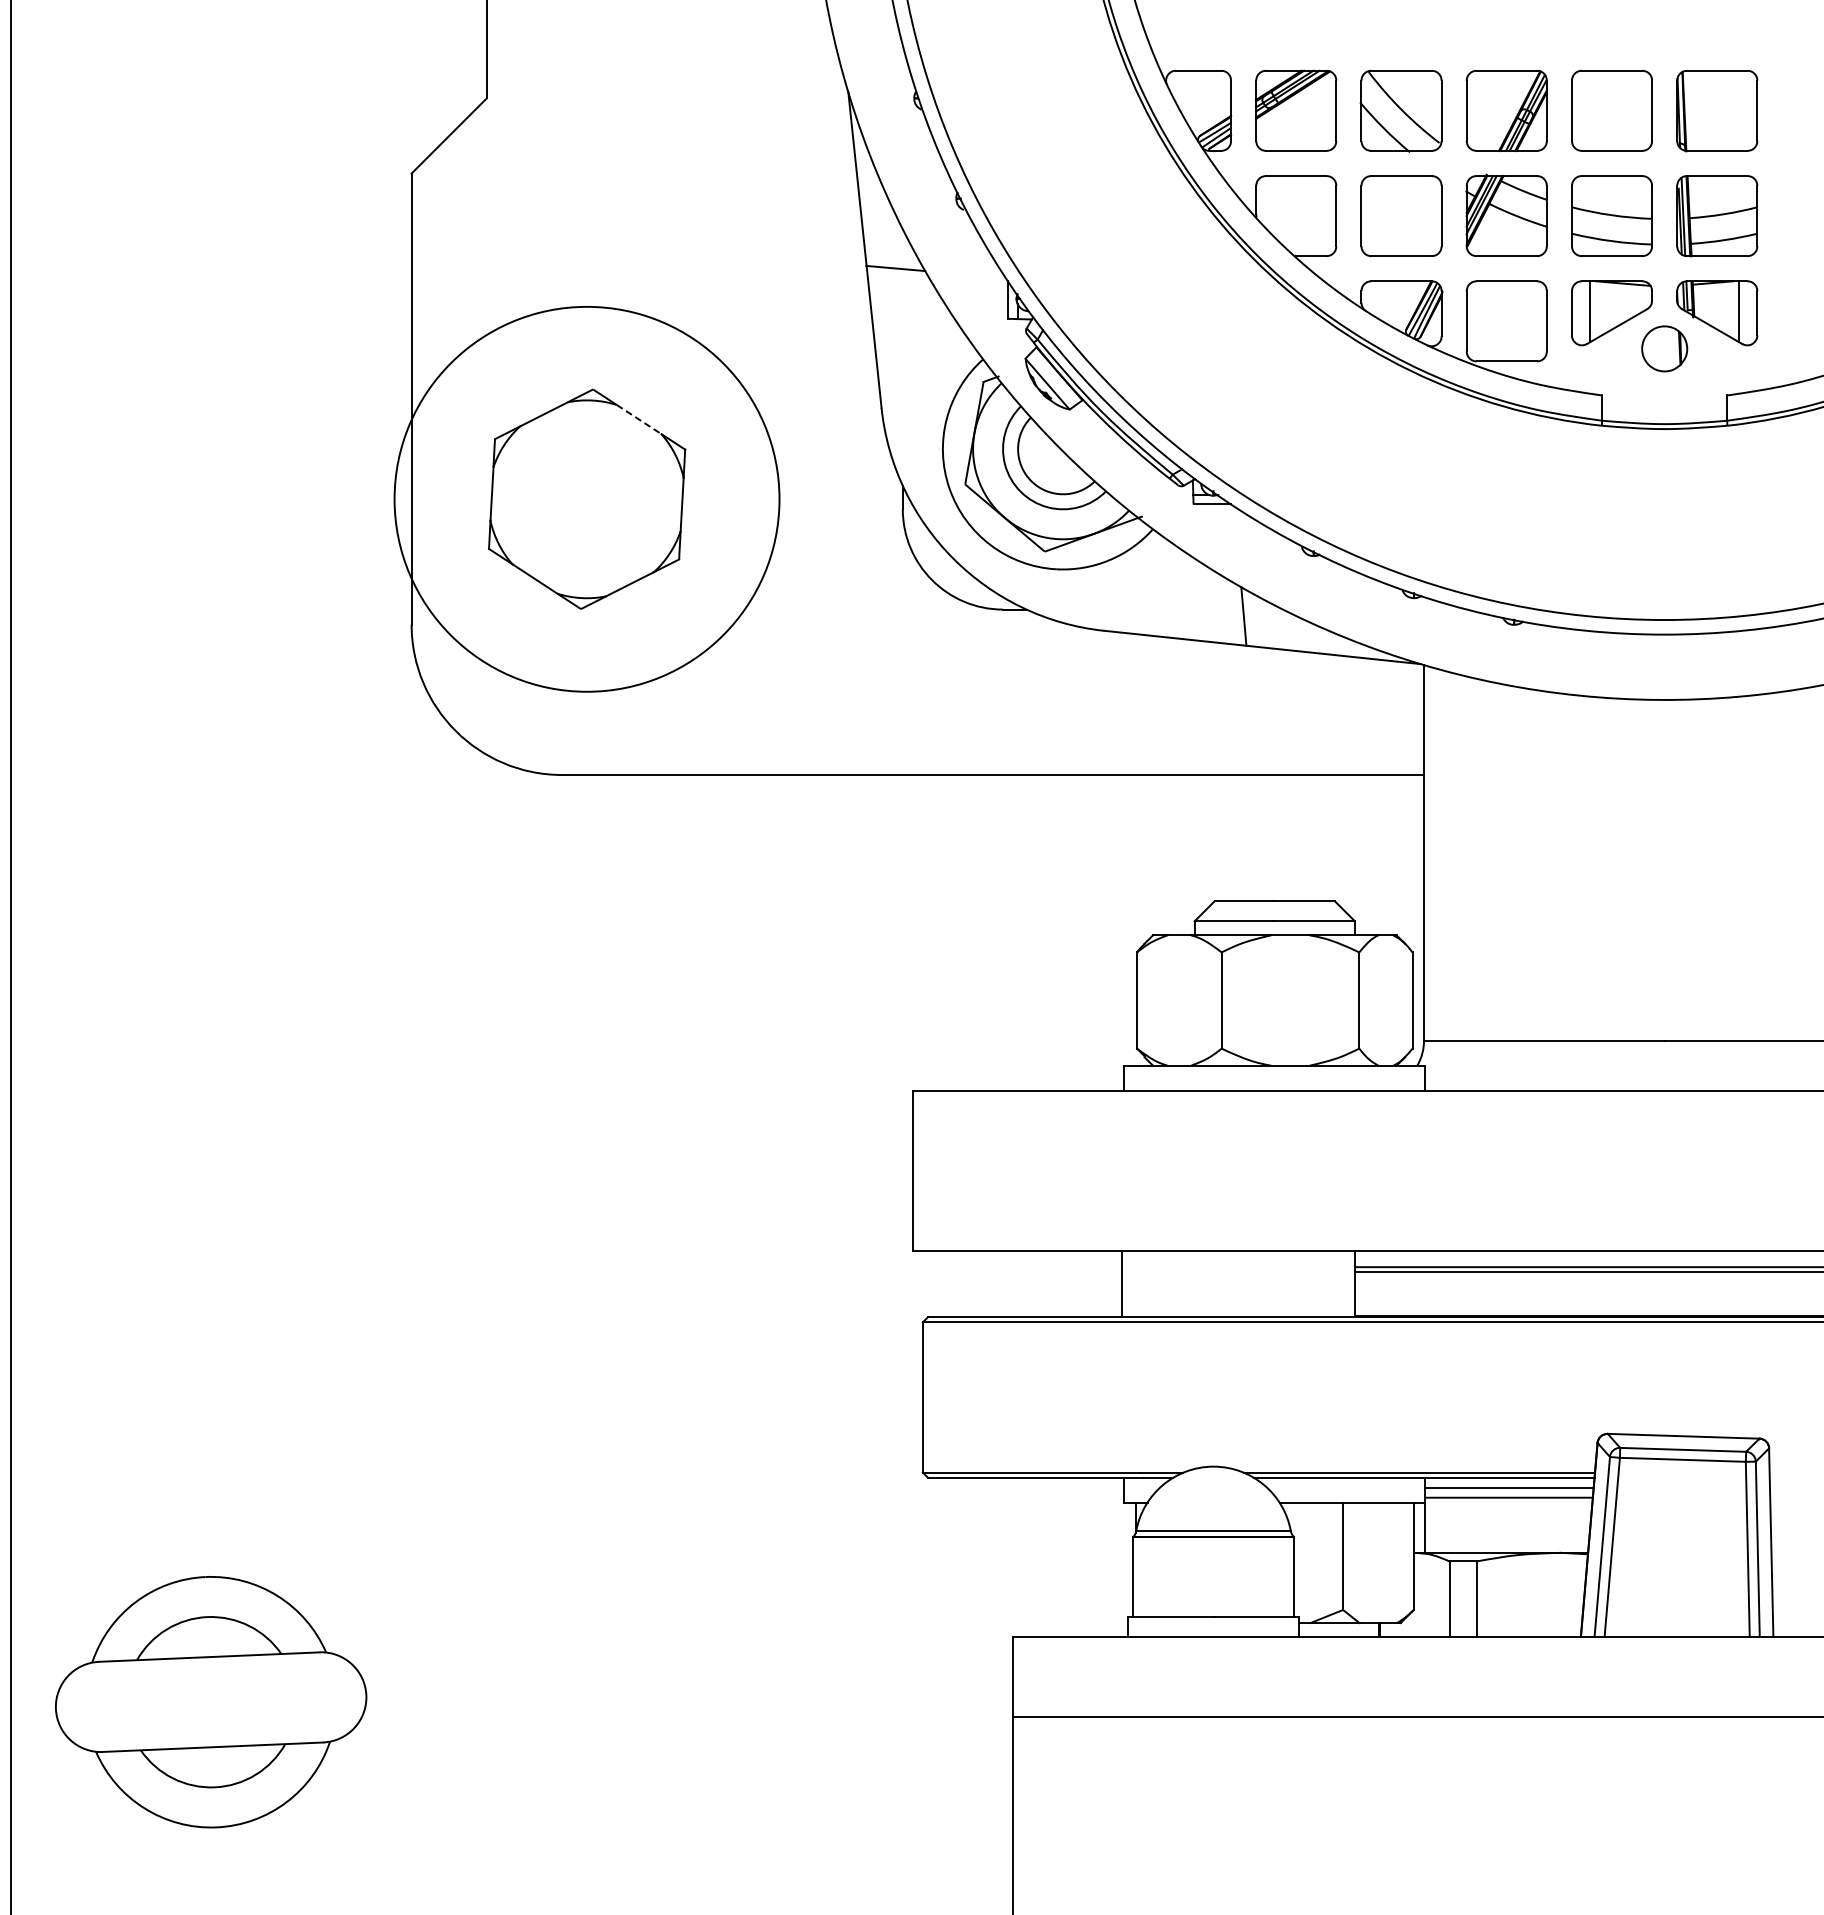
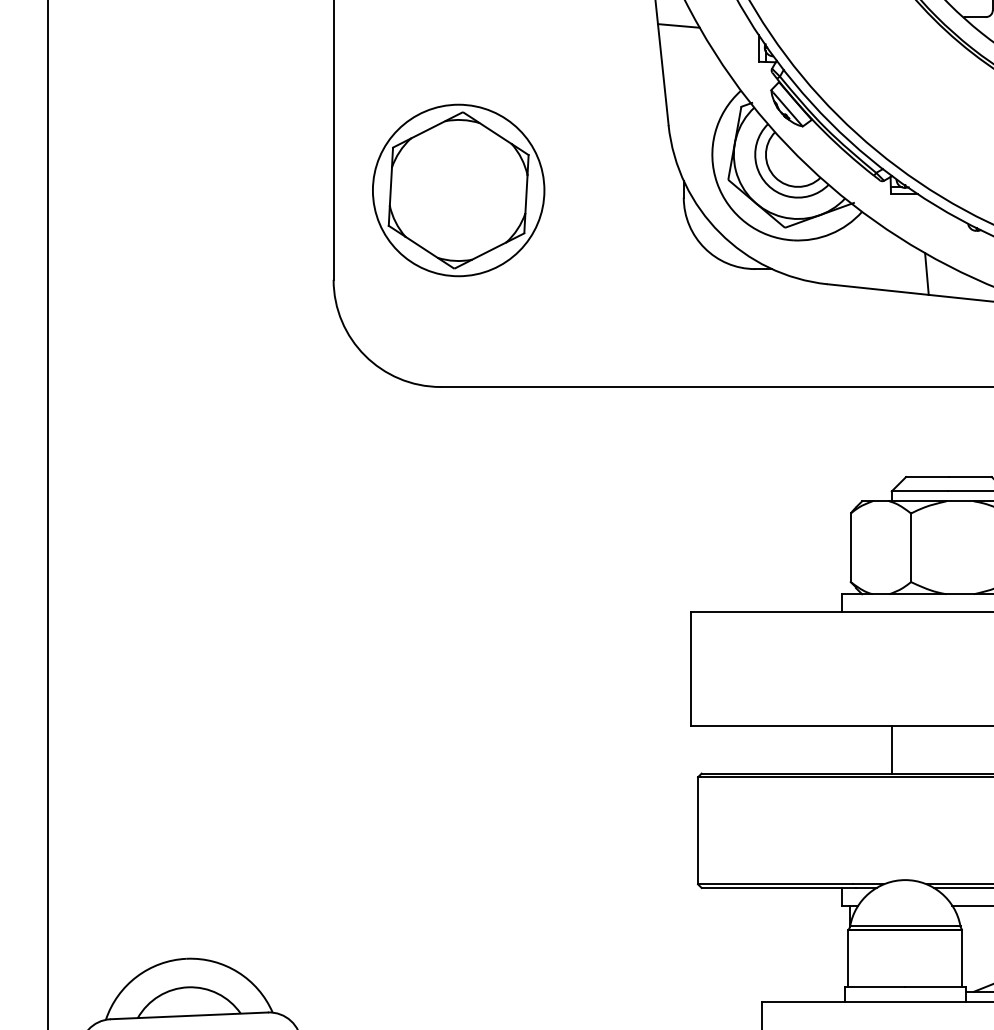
line: (639, 419) -> (496, 133), dashed -> solid
circle: (586, 499) -> (458, 190), size x0.62
line: (1121, 1284) -> (891, 750), moved

